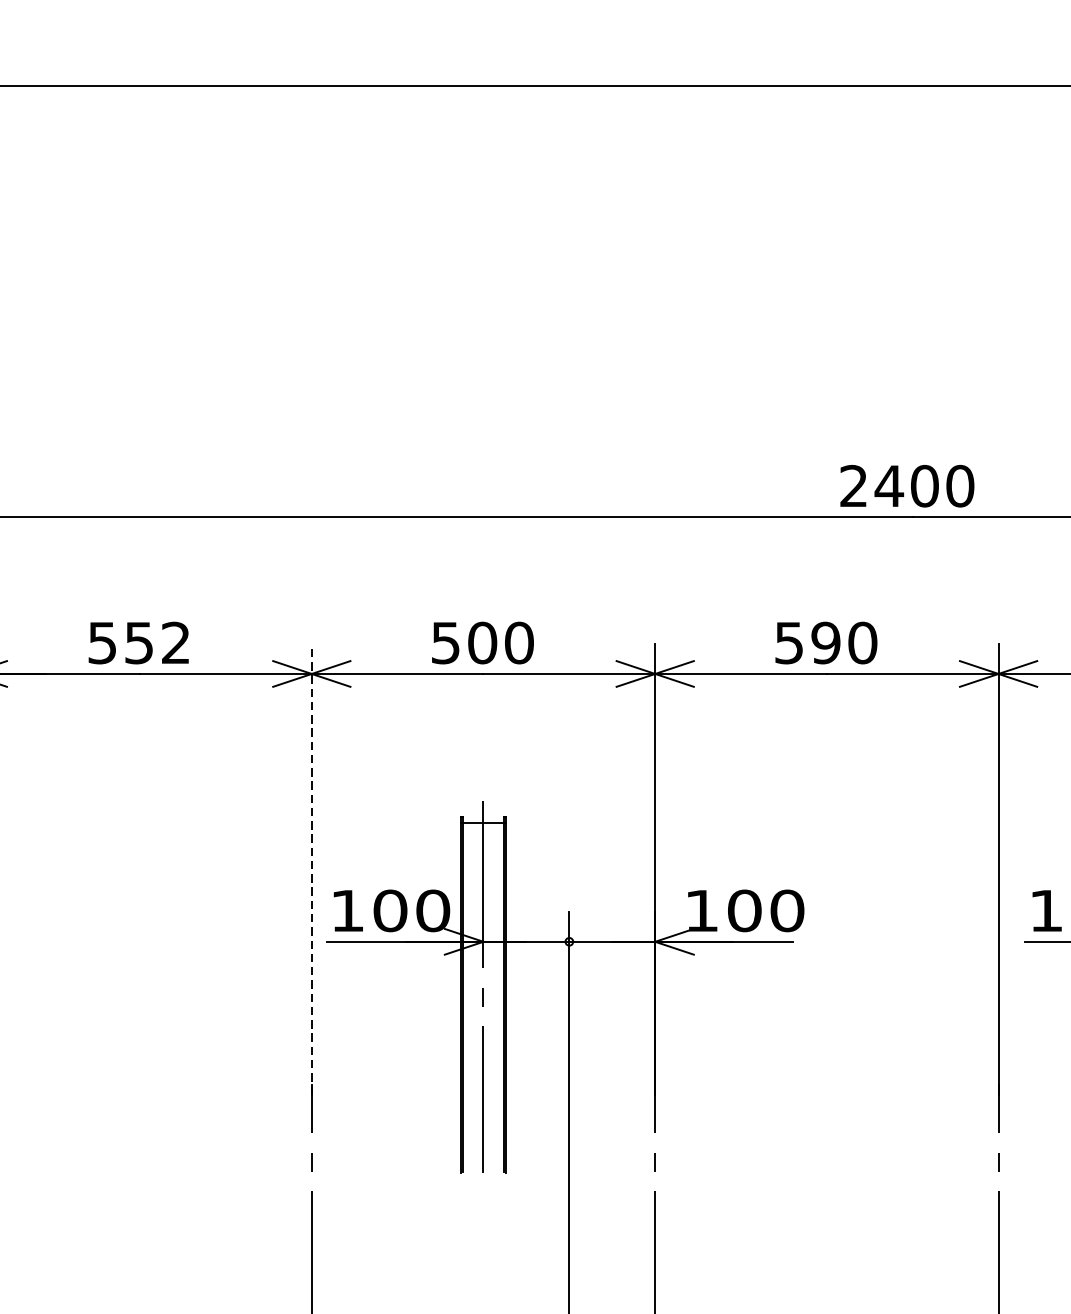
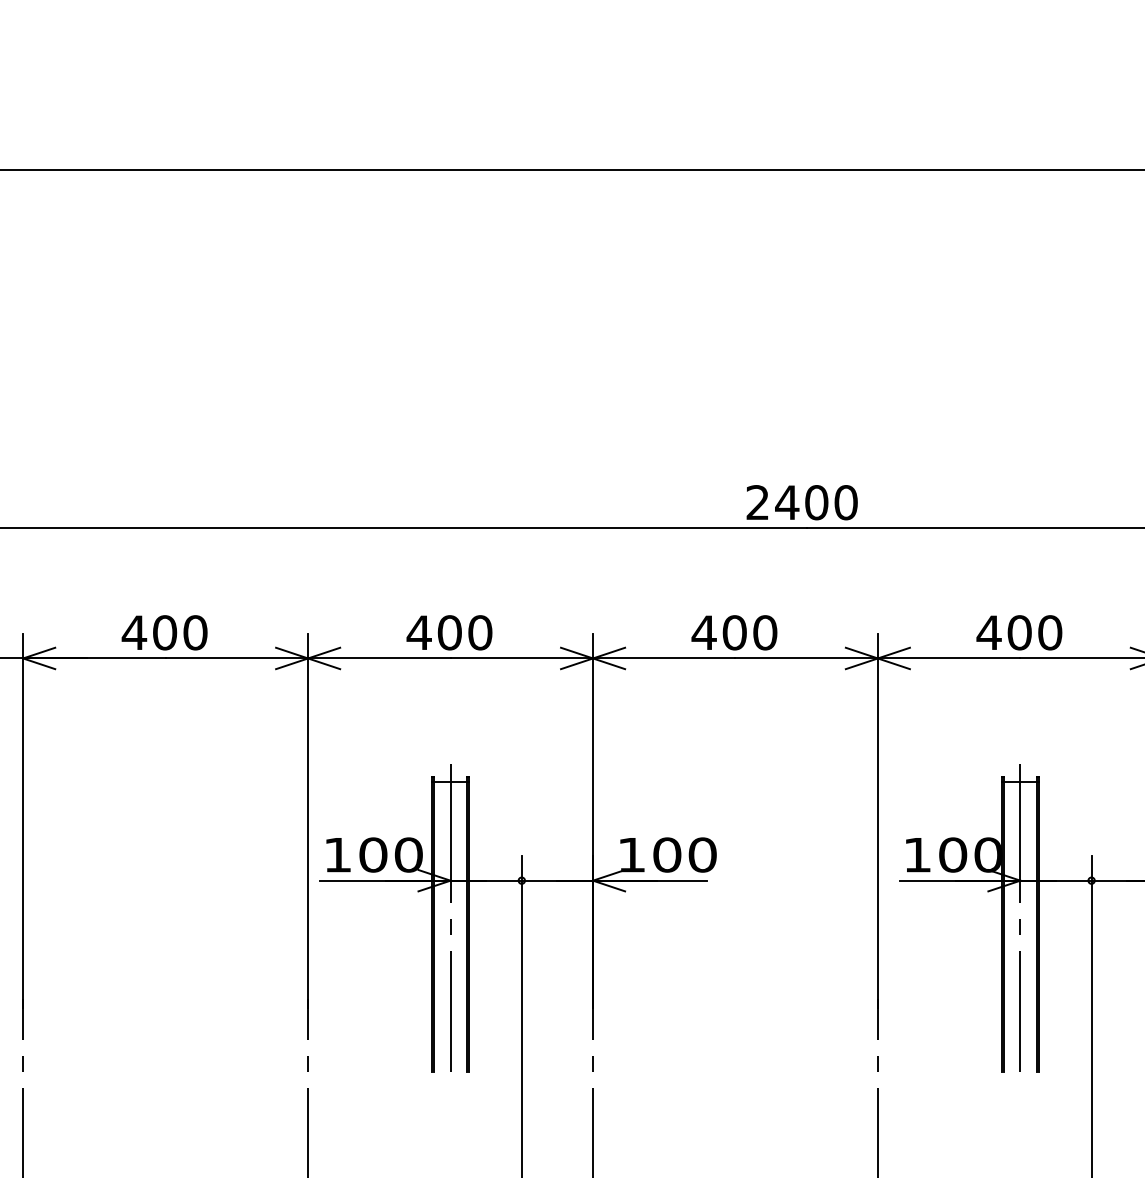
text: (138, 642) -> (164, 632), 552 -> 400
text: (444, 642) -> (418, 632), 500 -> 400
text: (806, 642) -> (718, 632), 590 -> 400
line: (312, 869) -> (308, 820), dashed -> solid

